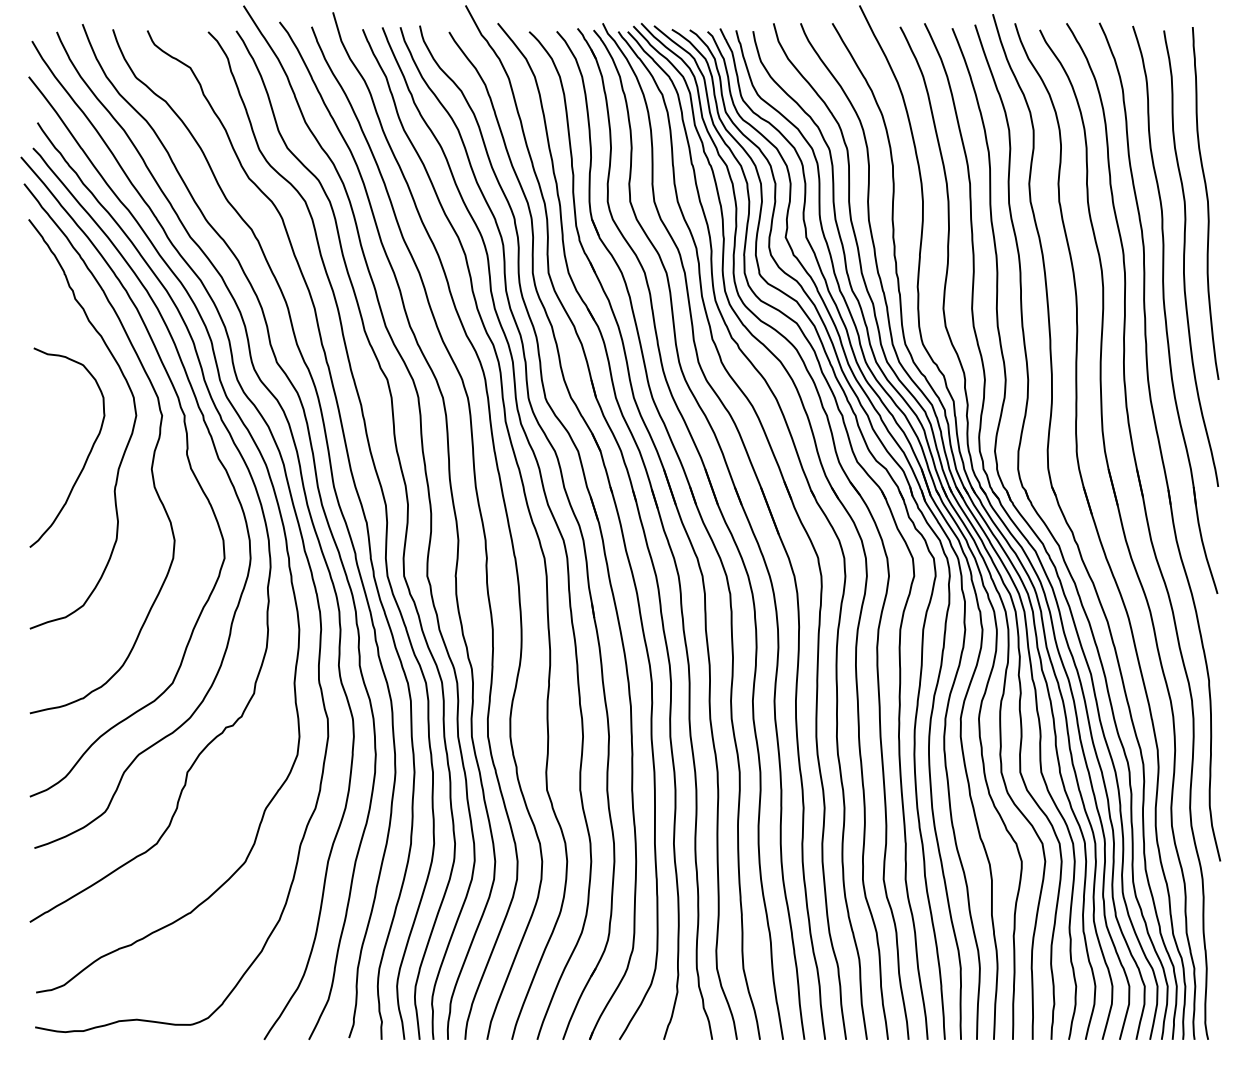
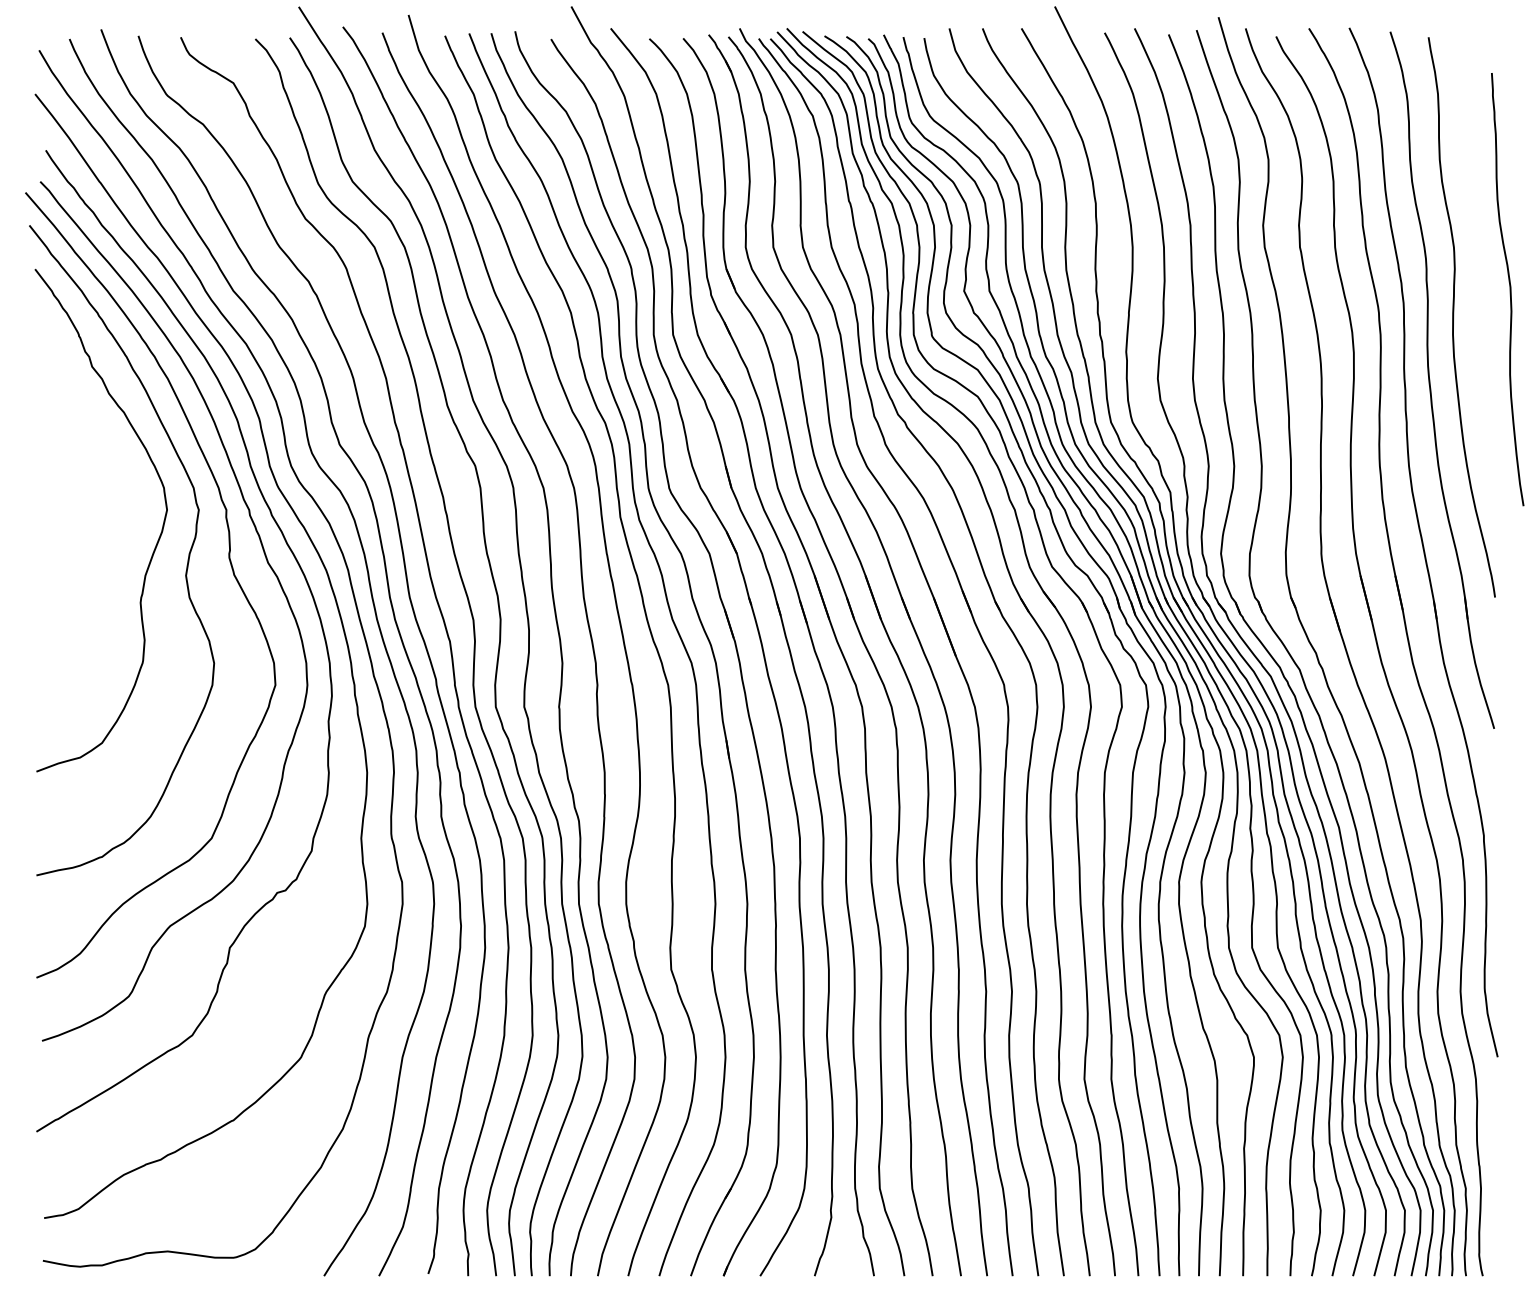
curve: (1207, 203) -> (1509, 289), moved
curve: (87, 455) -> (107, 558), removed

